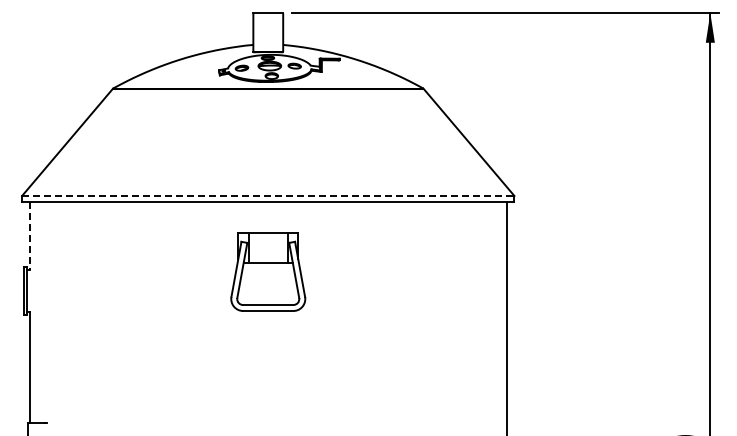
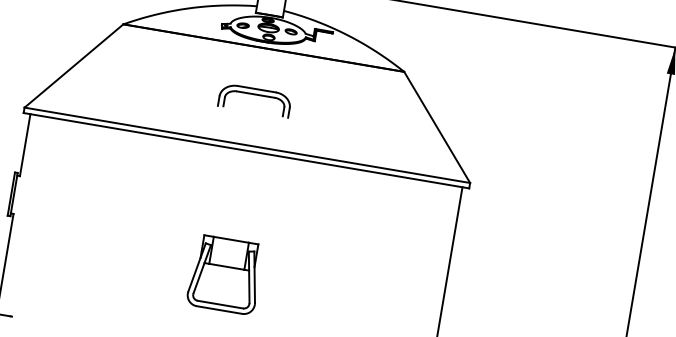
part: (267, 146) -> (254, 100), added
line: (268, 195) -> (247, 144), dashed -> solid
line: (29, 236) -> (25, 145), dashed -> solid
part: (268, 271) -> (225, 274), moved

